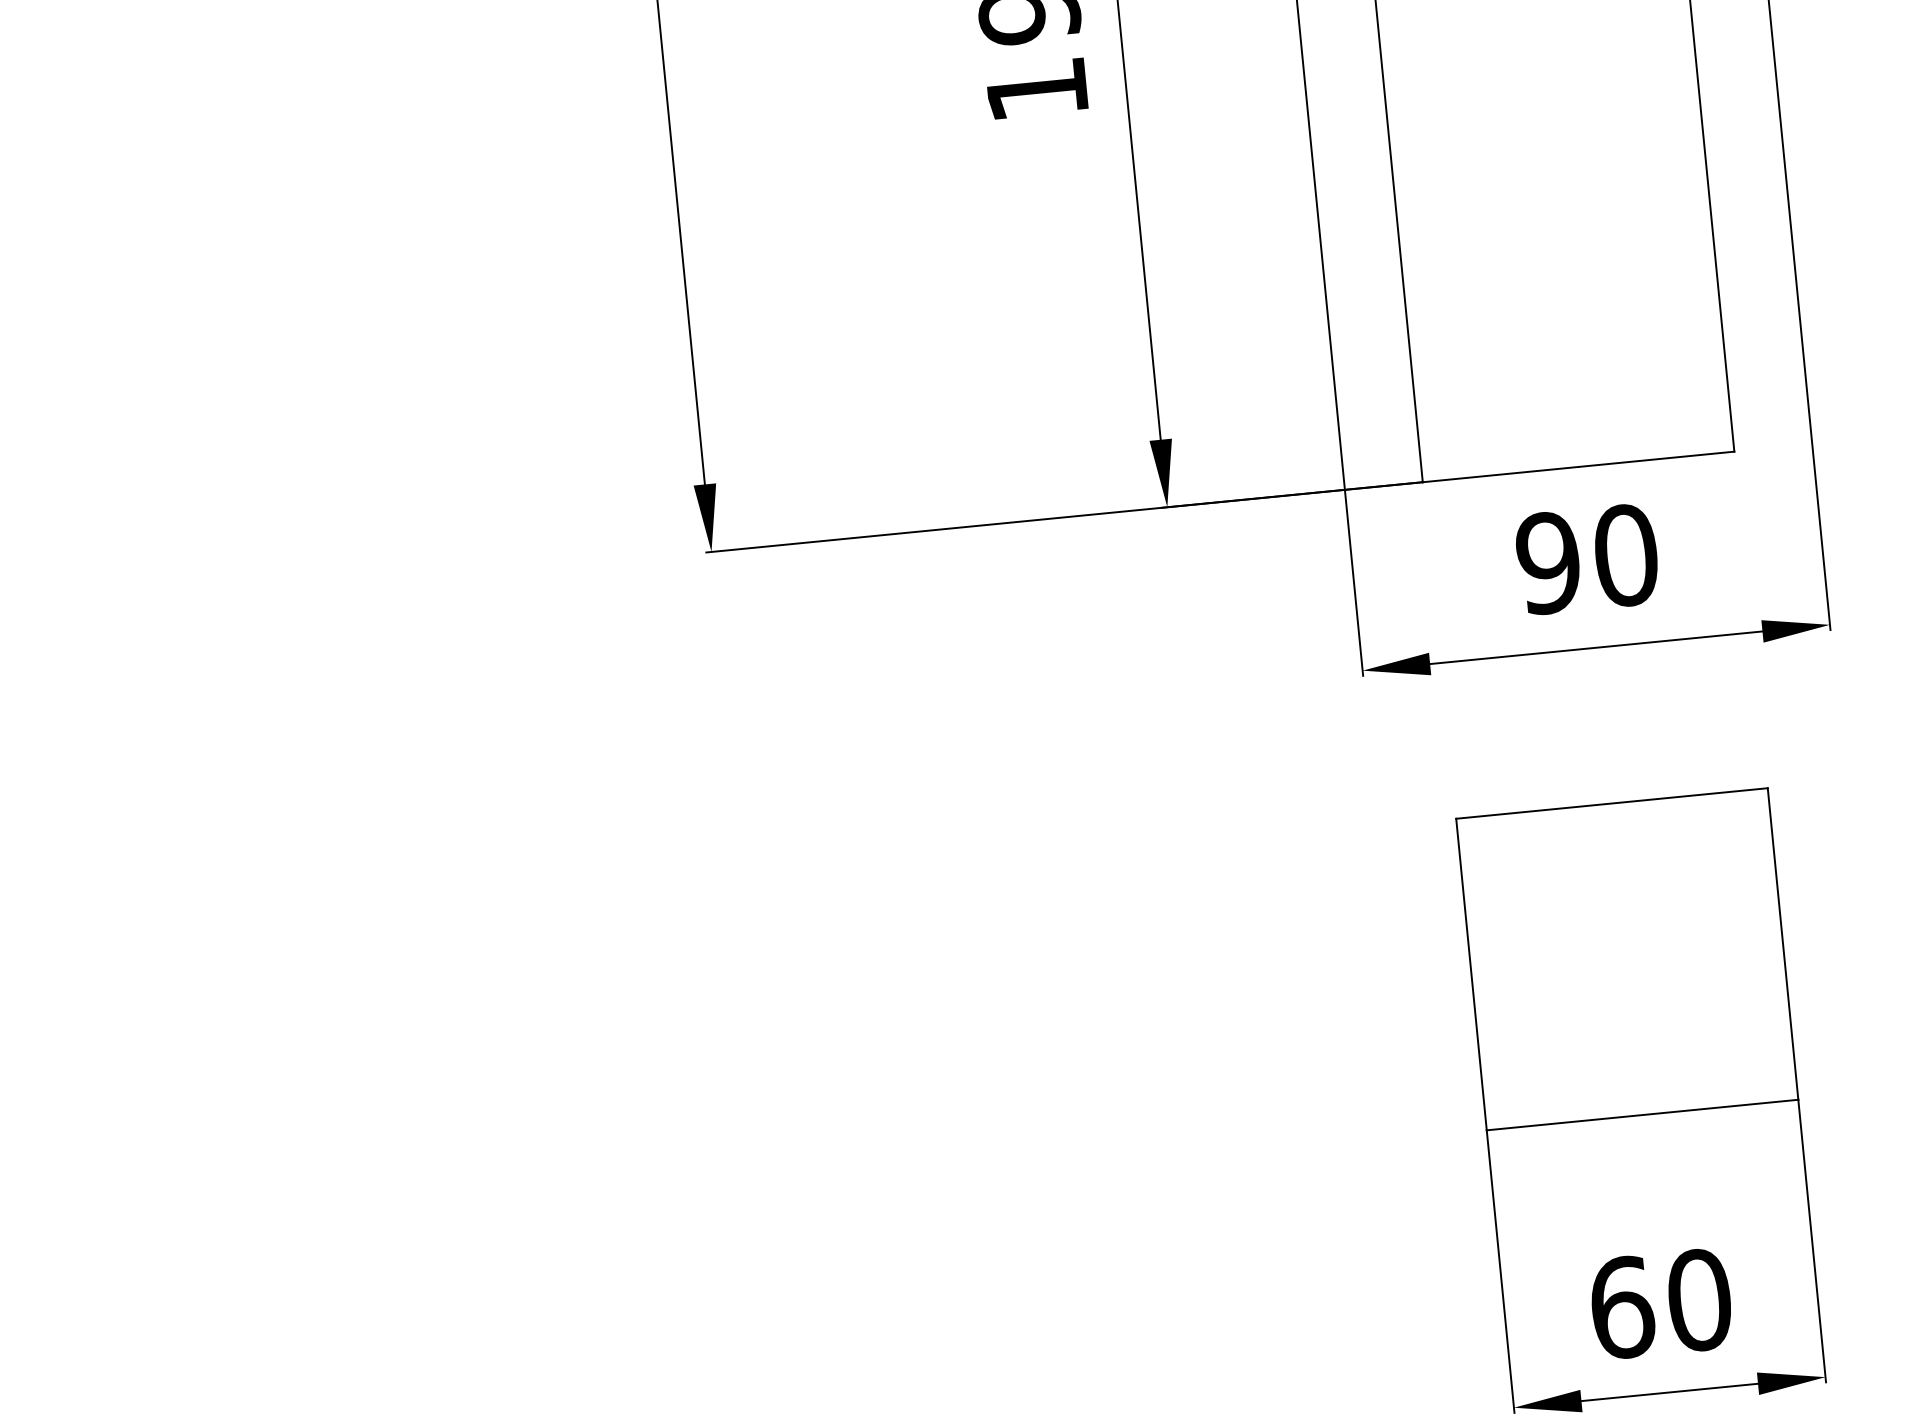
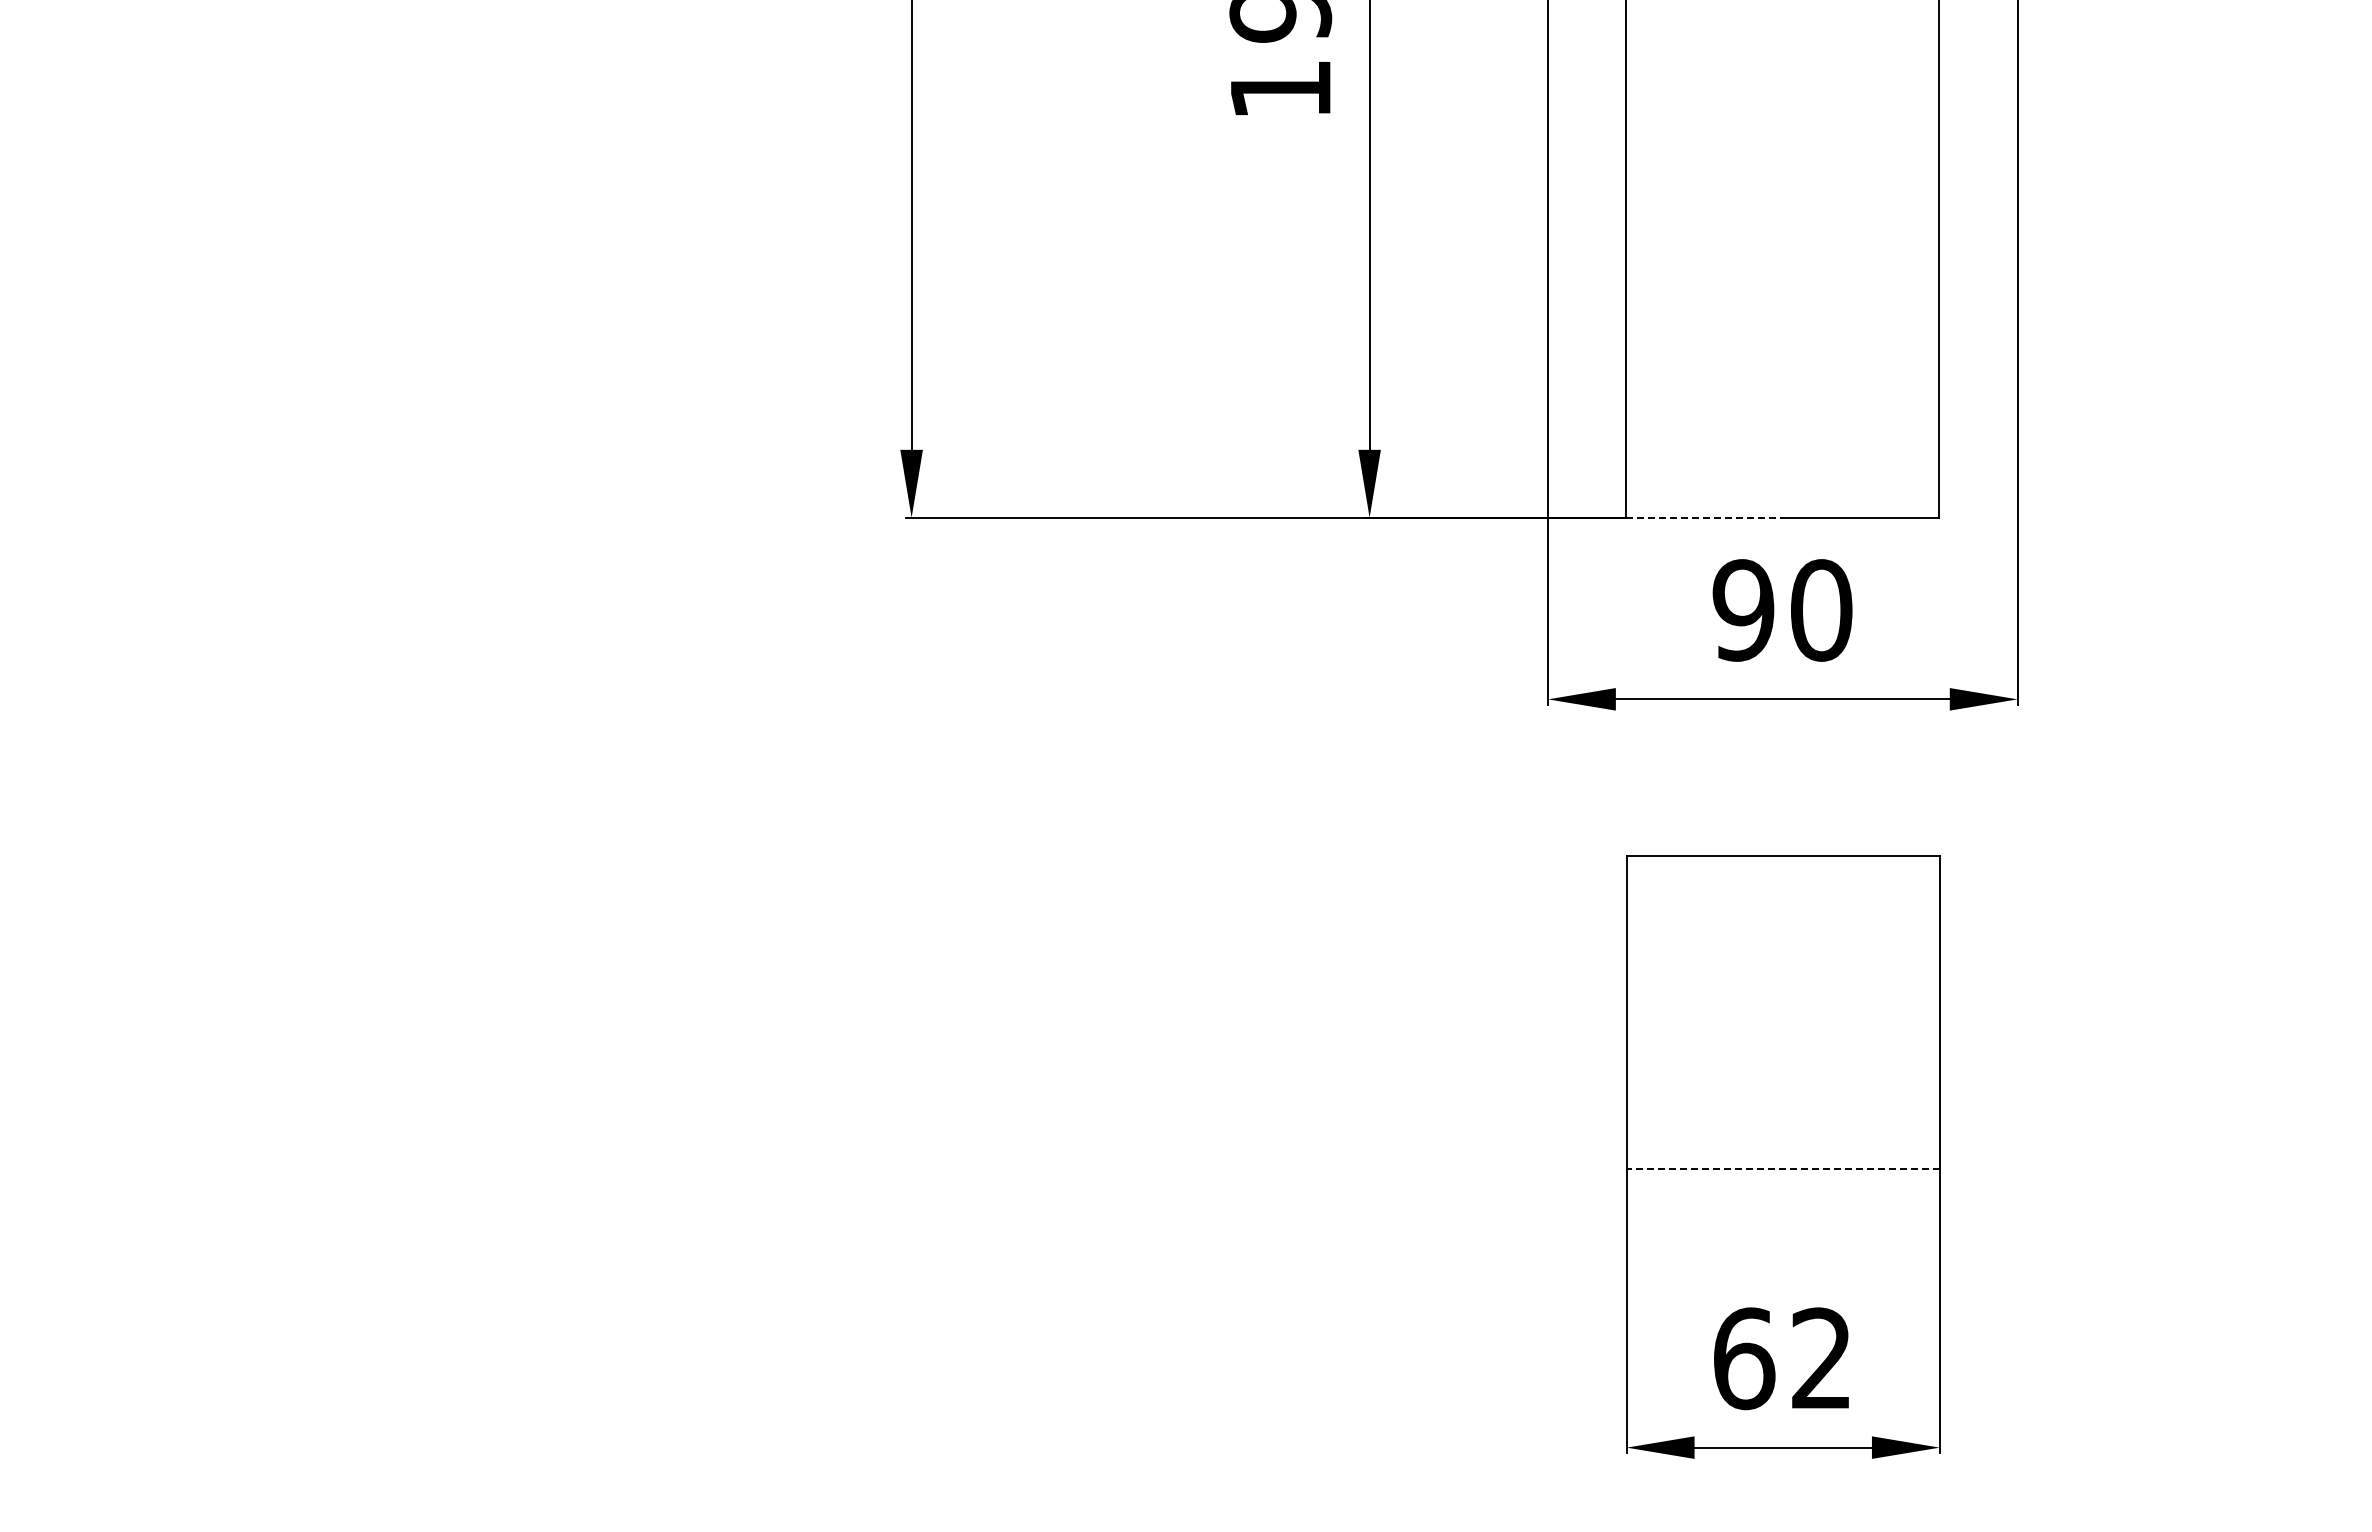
line: (1501, 474) -> (1705, 517), solid -> dashed
line: (1642, 1114) -> (1783, 1168), solid -> dashed
text: (1699, 1299) -> (1821, 1358), 60 -> 62

